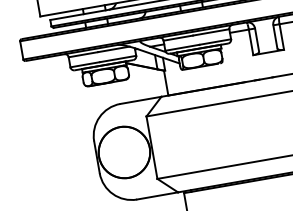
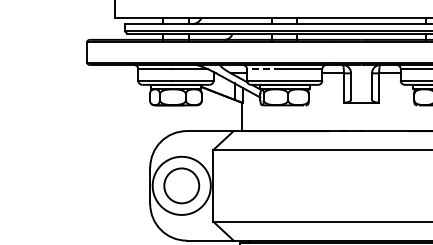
line: (178, 38) -> (263, 69), solid -> dashed
circle: (124, 152) -> (181, 185), size x0.6

